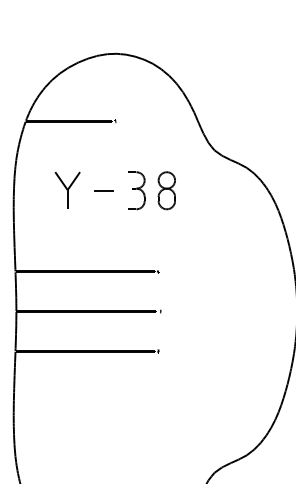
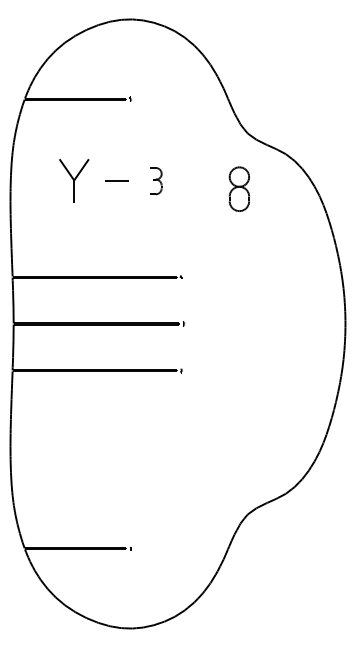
part: (137, 190) -> (156, 180), size x0.6
part: (166, 190) -> (238, 188), moved

